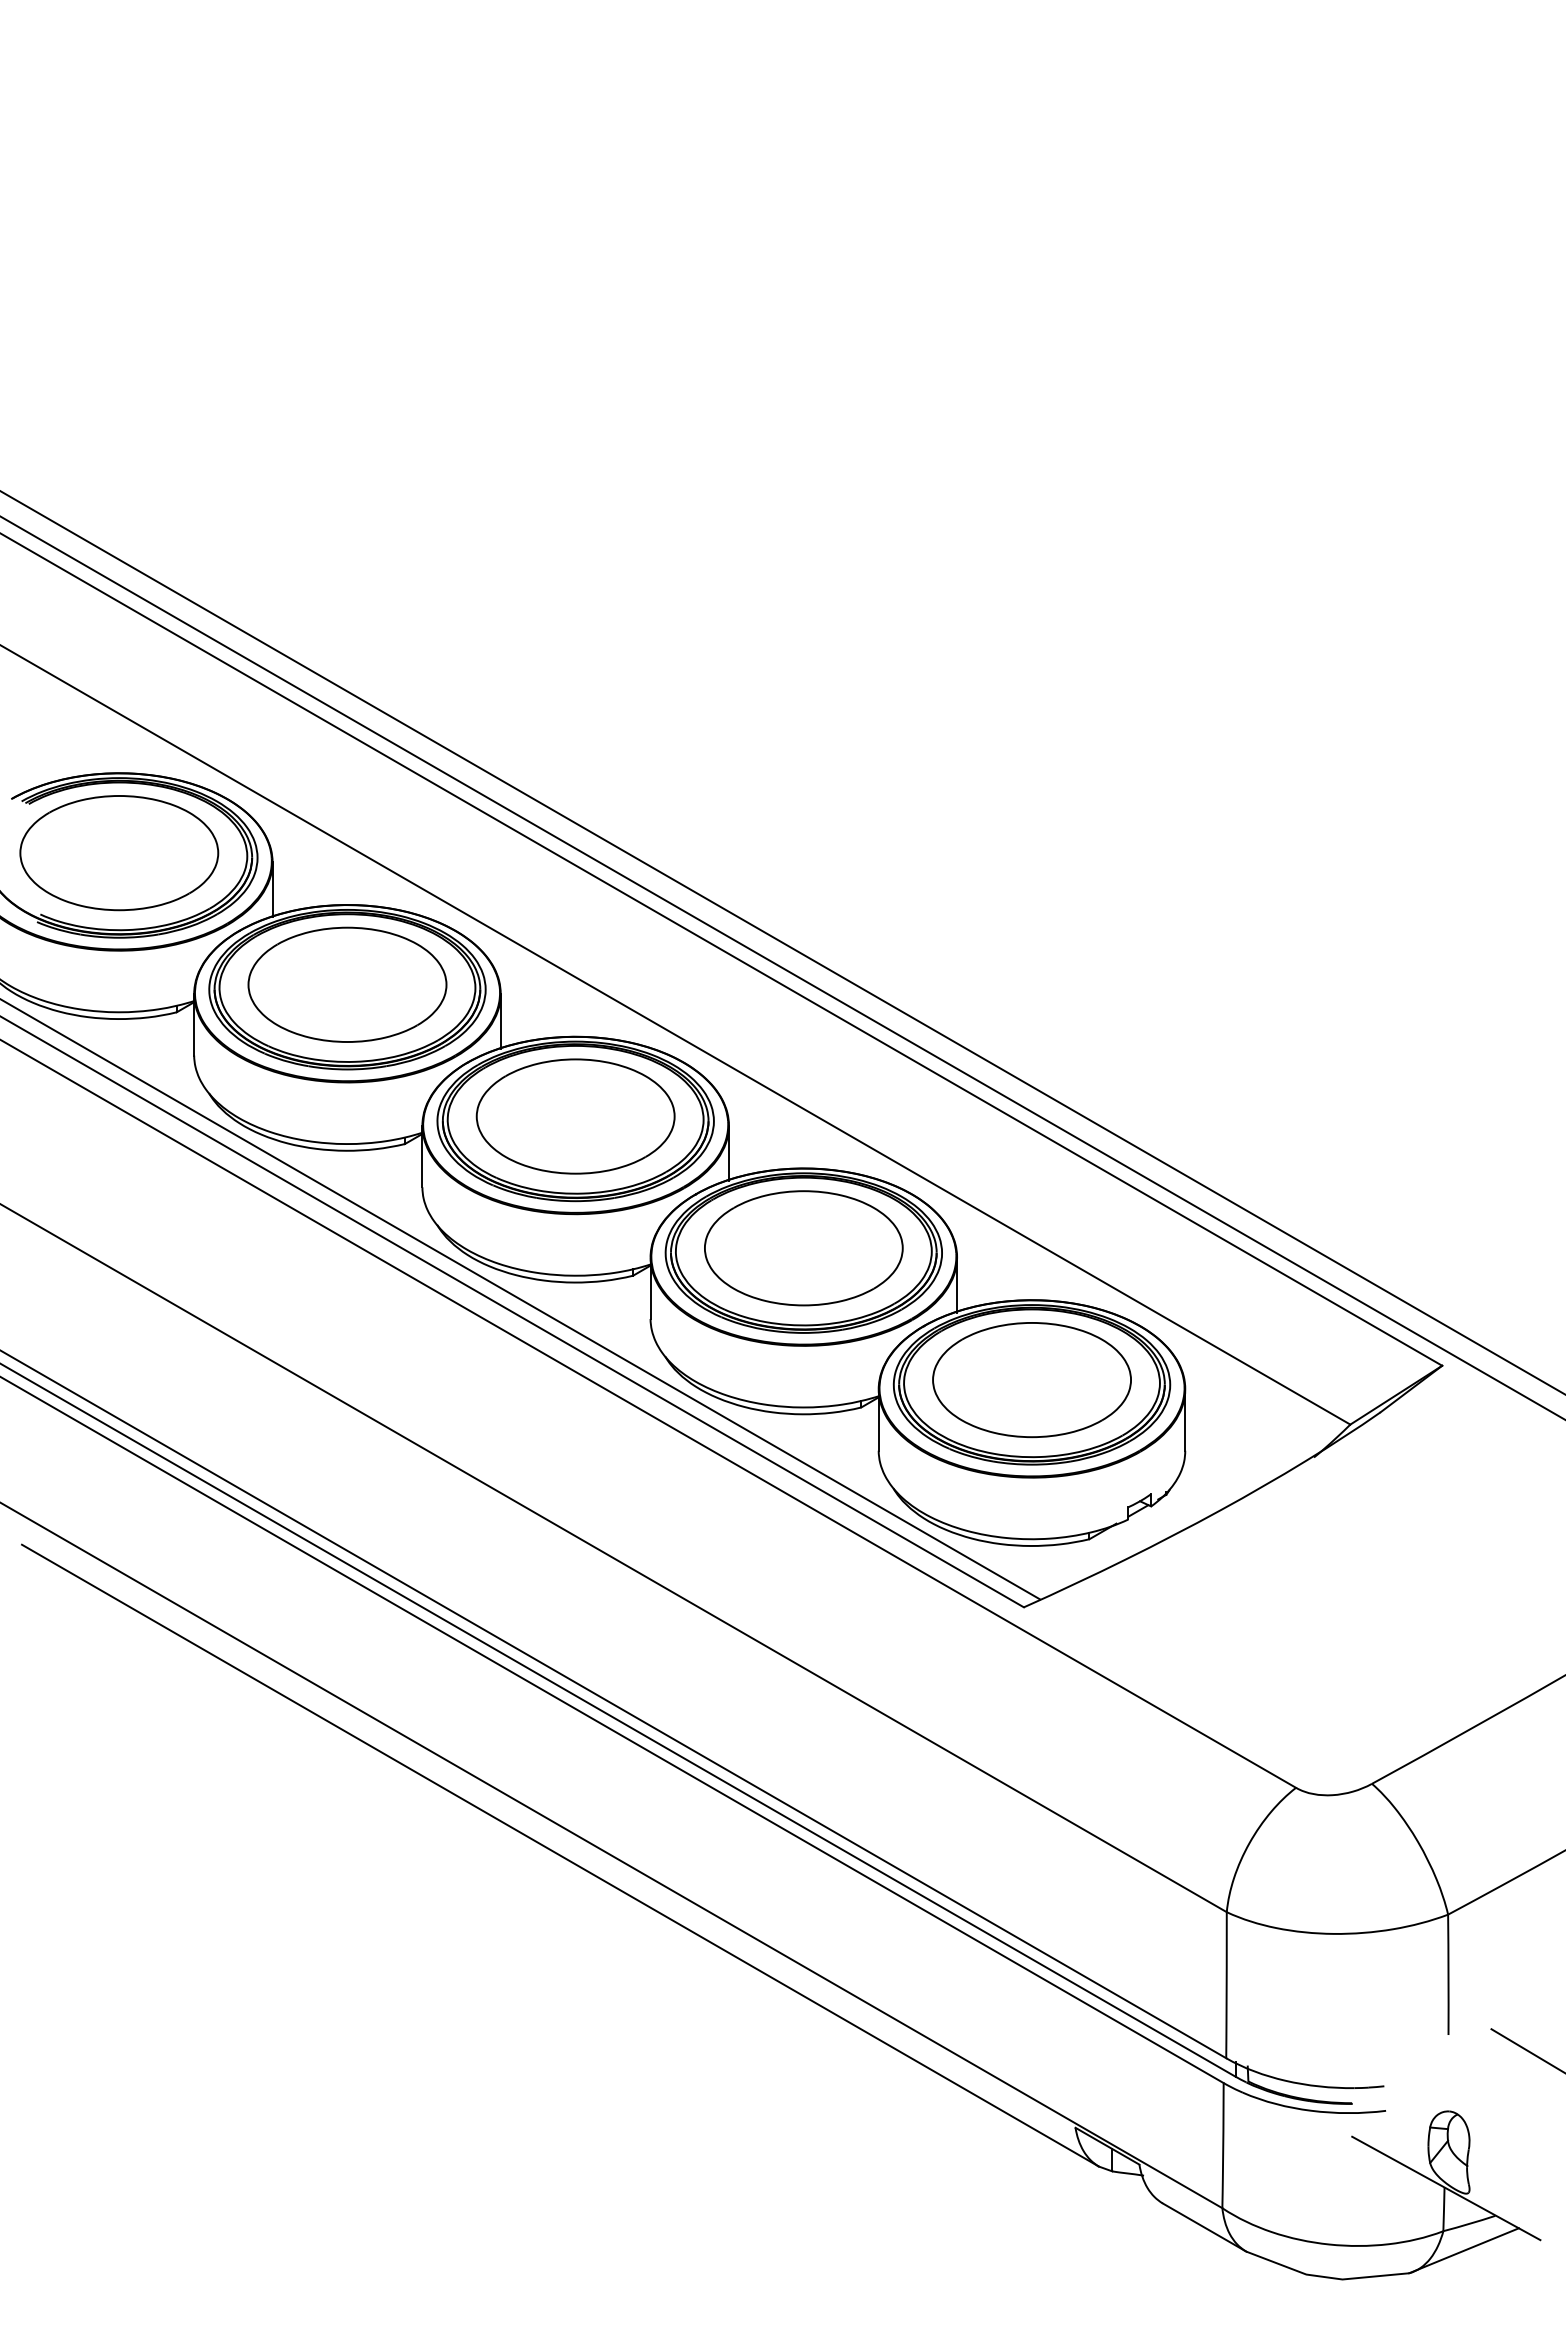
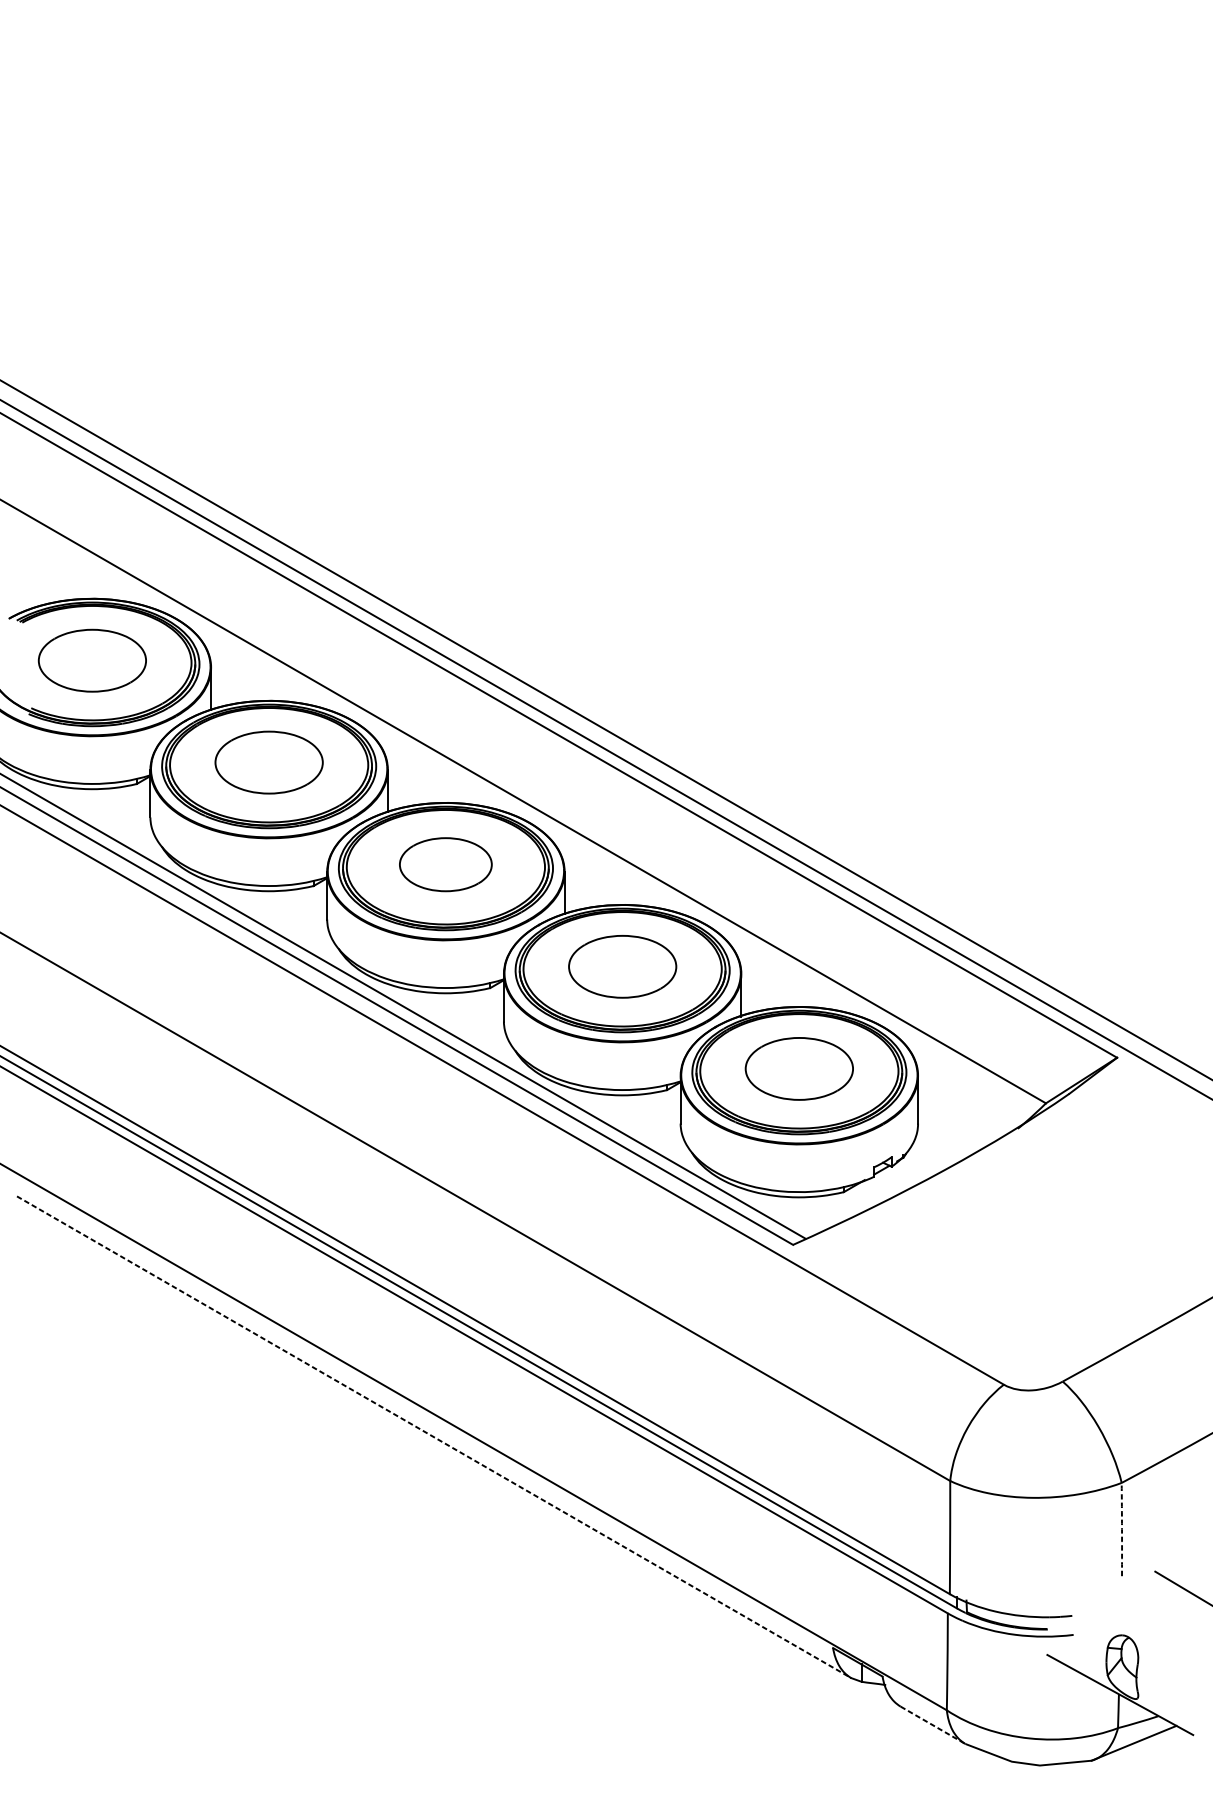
part: (119, 853) -> (92, 660), size x0.7
part: (347, 984) -> (269, 762), size x0.7
part: (575, 1116) -> (445, 864), size x0.6
part: (803, 1248) -> (622, 966), size x0.7
part: (1031, 1380) -> (798, 1069), size x0.7
line: (560, 1855) -> (434, 1437), solid -> dashed
arc: (1448, 1974) -> (1121, 1529), solid -> dashed
line: (1204, 2227) -> (932, 1725), solid -> dashed

